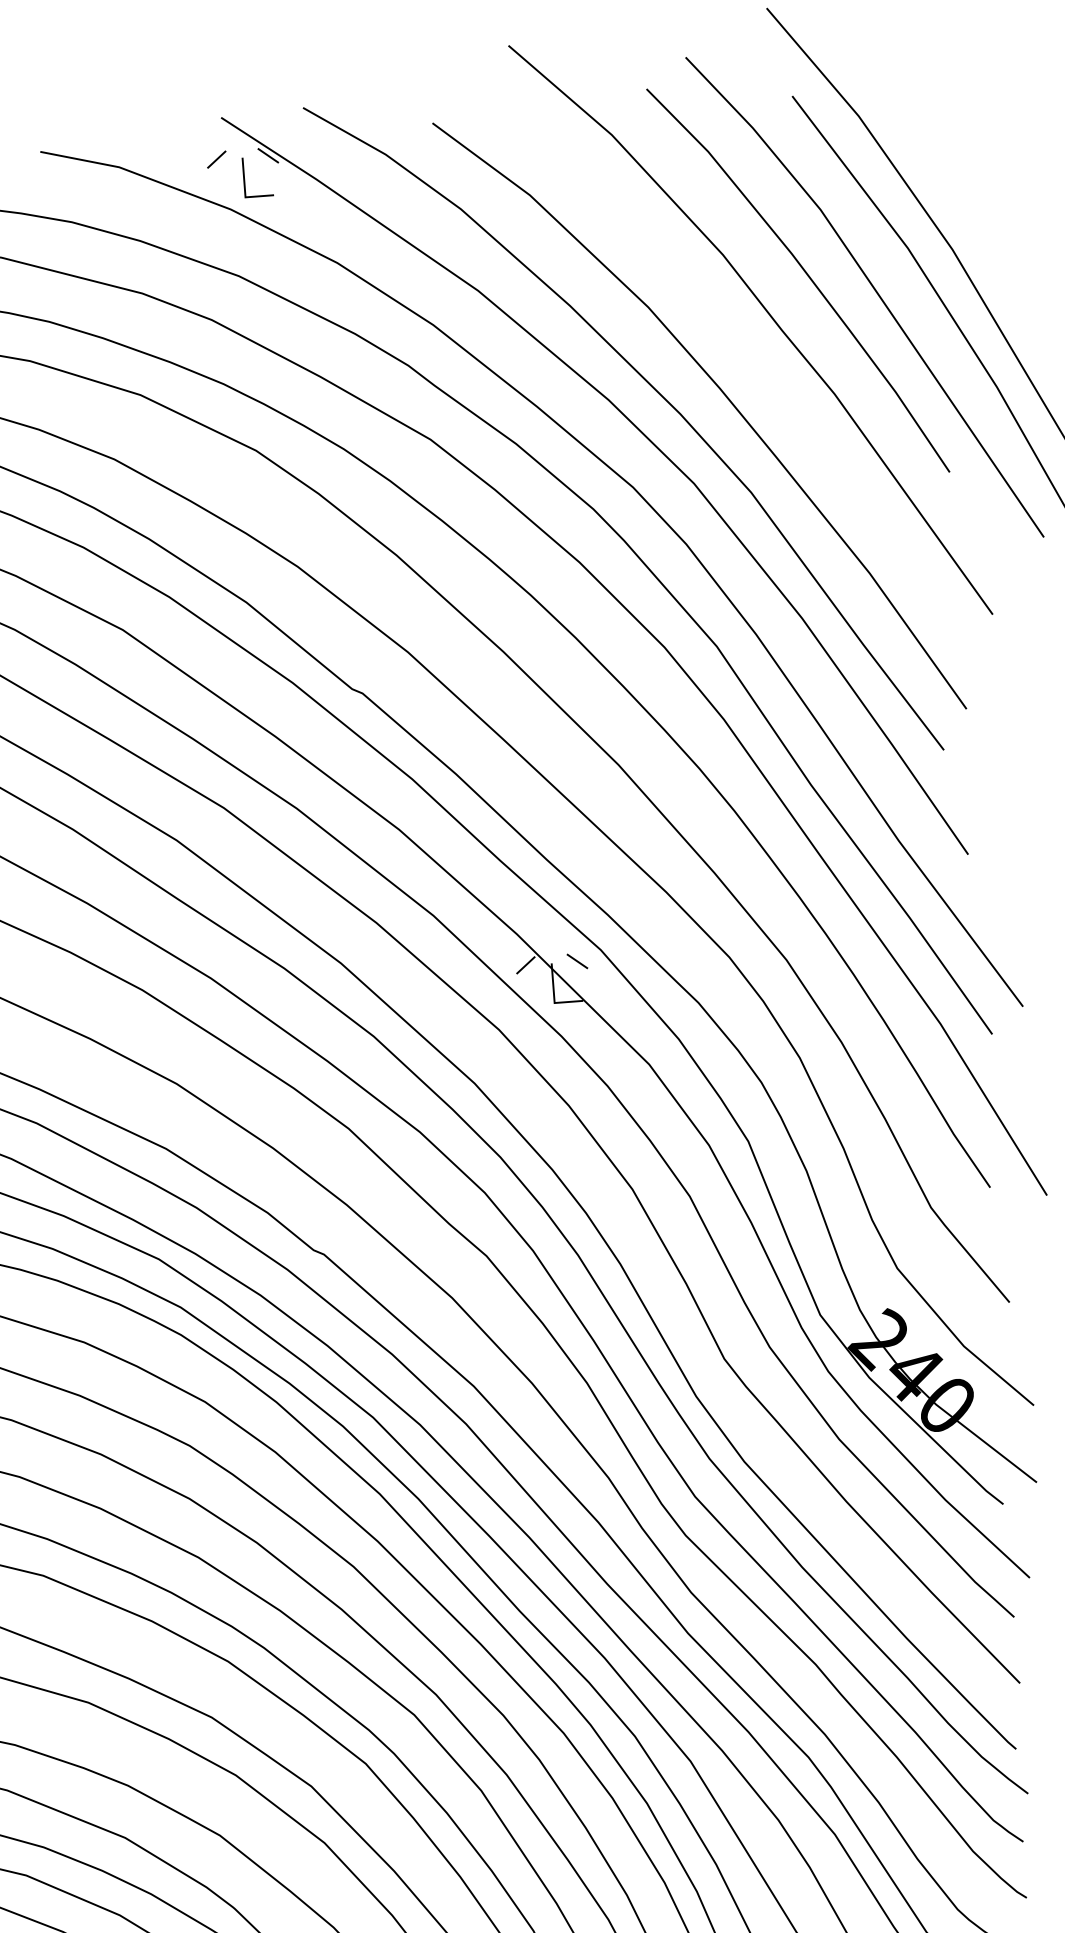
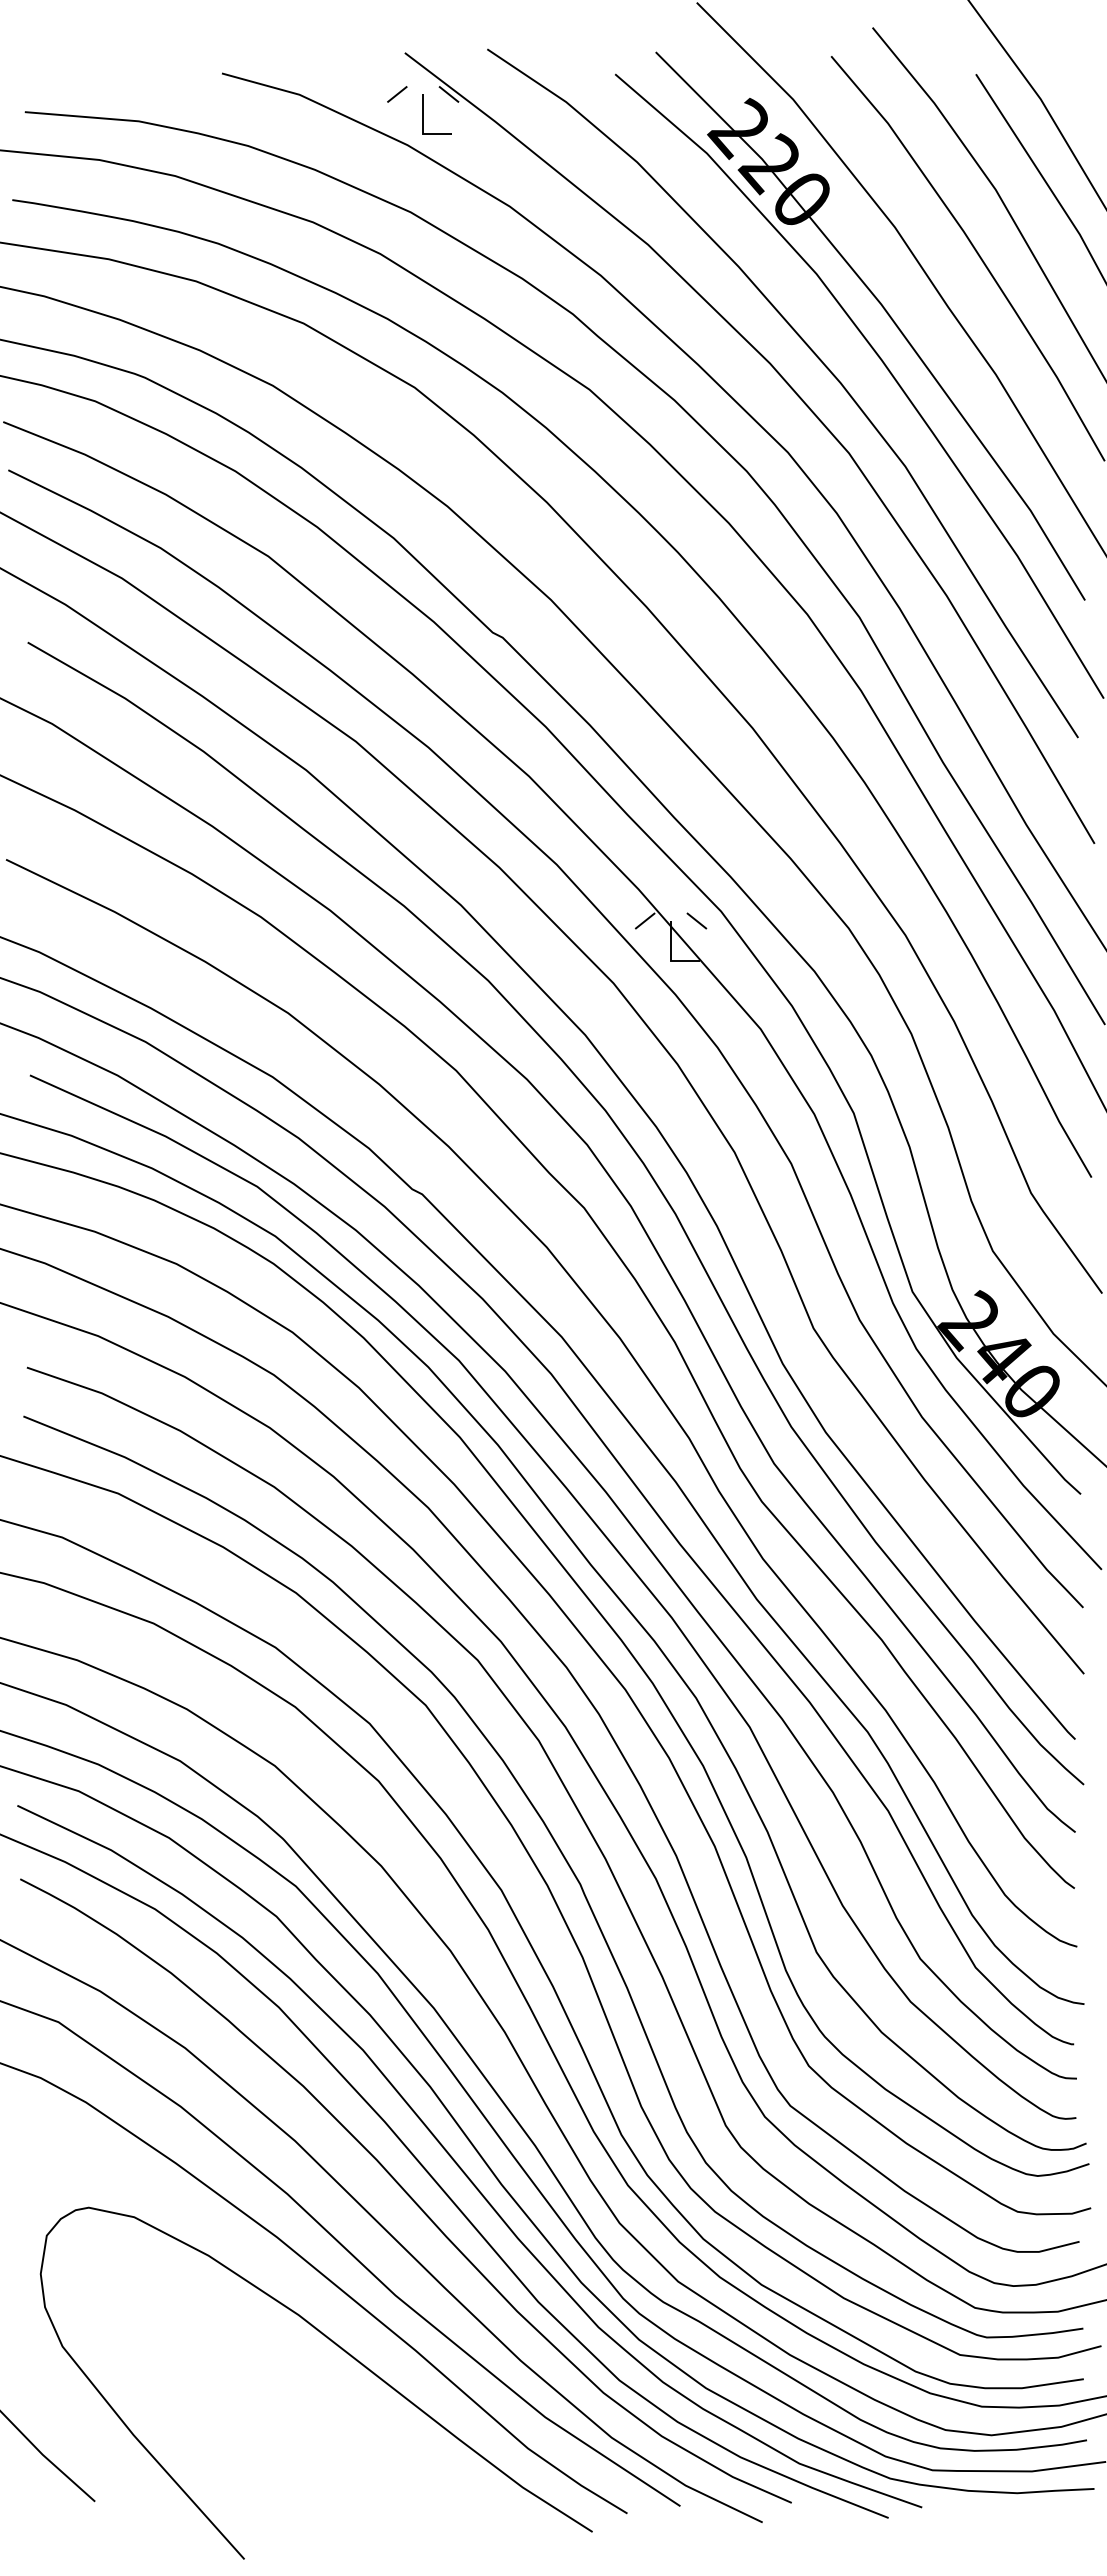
part: (720, 341) -> (886, 313), added

